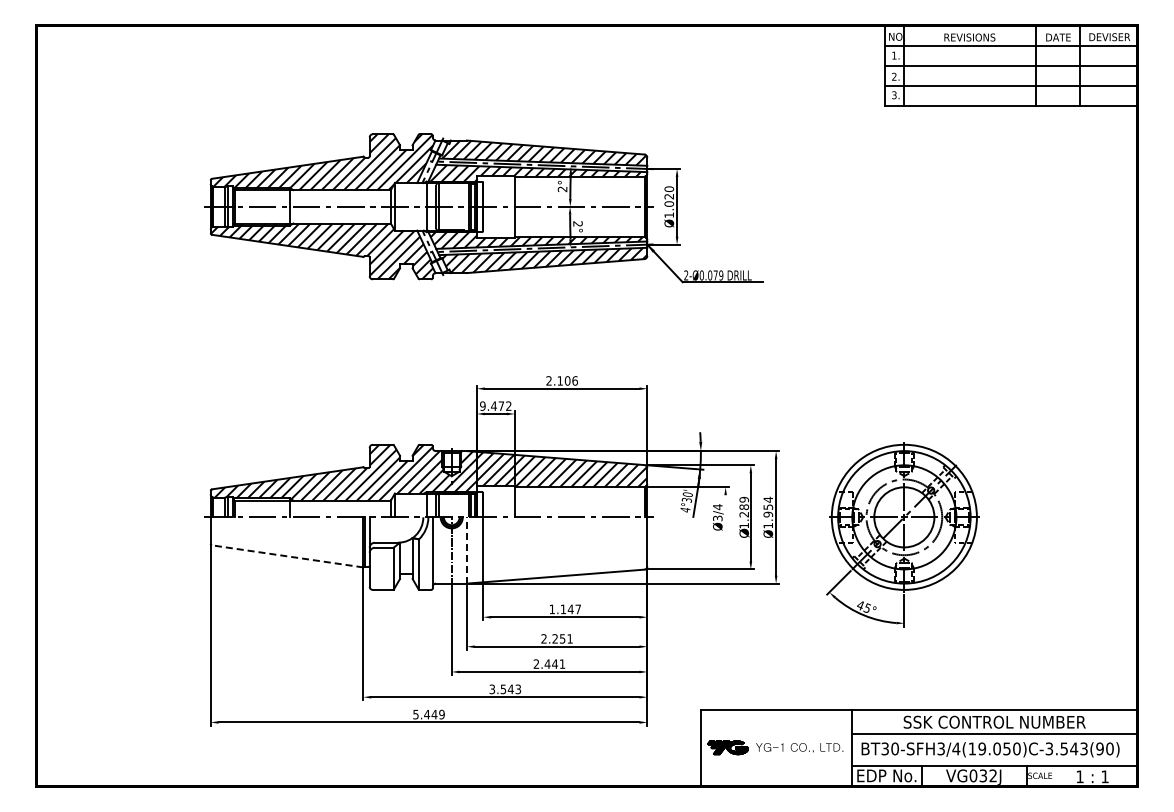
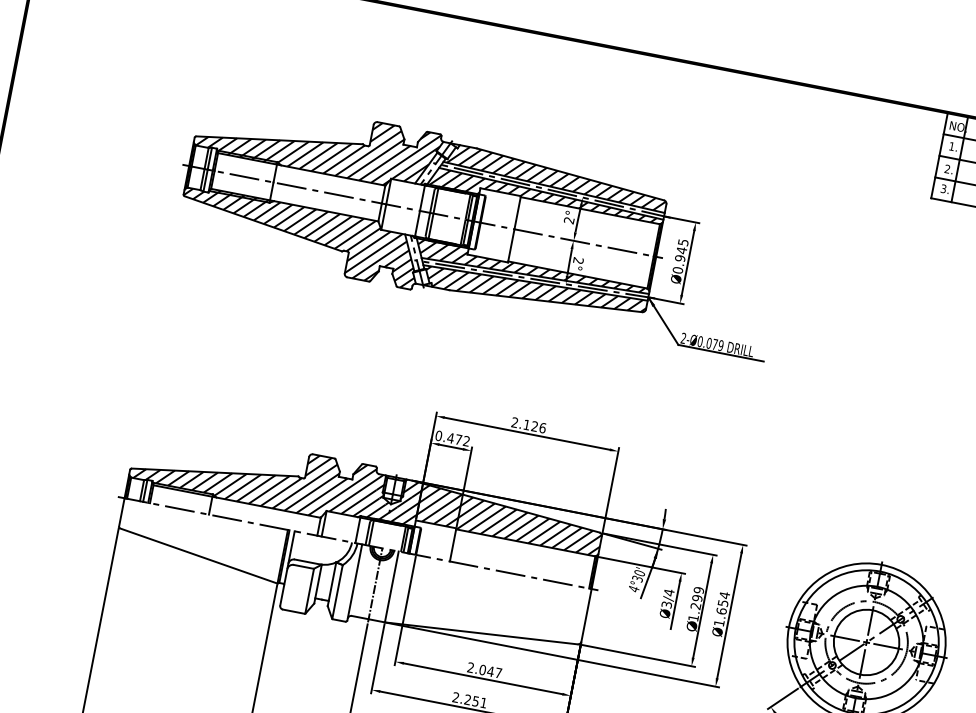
text: (669, 202) -> (680, 256), Ø1.020 -> Ø0.945
text: (567, 380) -> (534, 426), 2.106 -> 2.126
text: (482, 405) -> (438, 435), 9.472 -> 0.472
text: (744, 507) -> (697, 598), 1.289 -> 1.299
text: (768, 514) -> (721, 611), Ø1.954 -> Ø1.654
line: (725, 517) -> (675, 605), added
line: (466, 549) -> (391, 585), dashed -> solid
line: (287, 556) -> (198, 556), dashed -> solid
text: (557, 609) -> (476, 668), 1.147 -> 2.047

